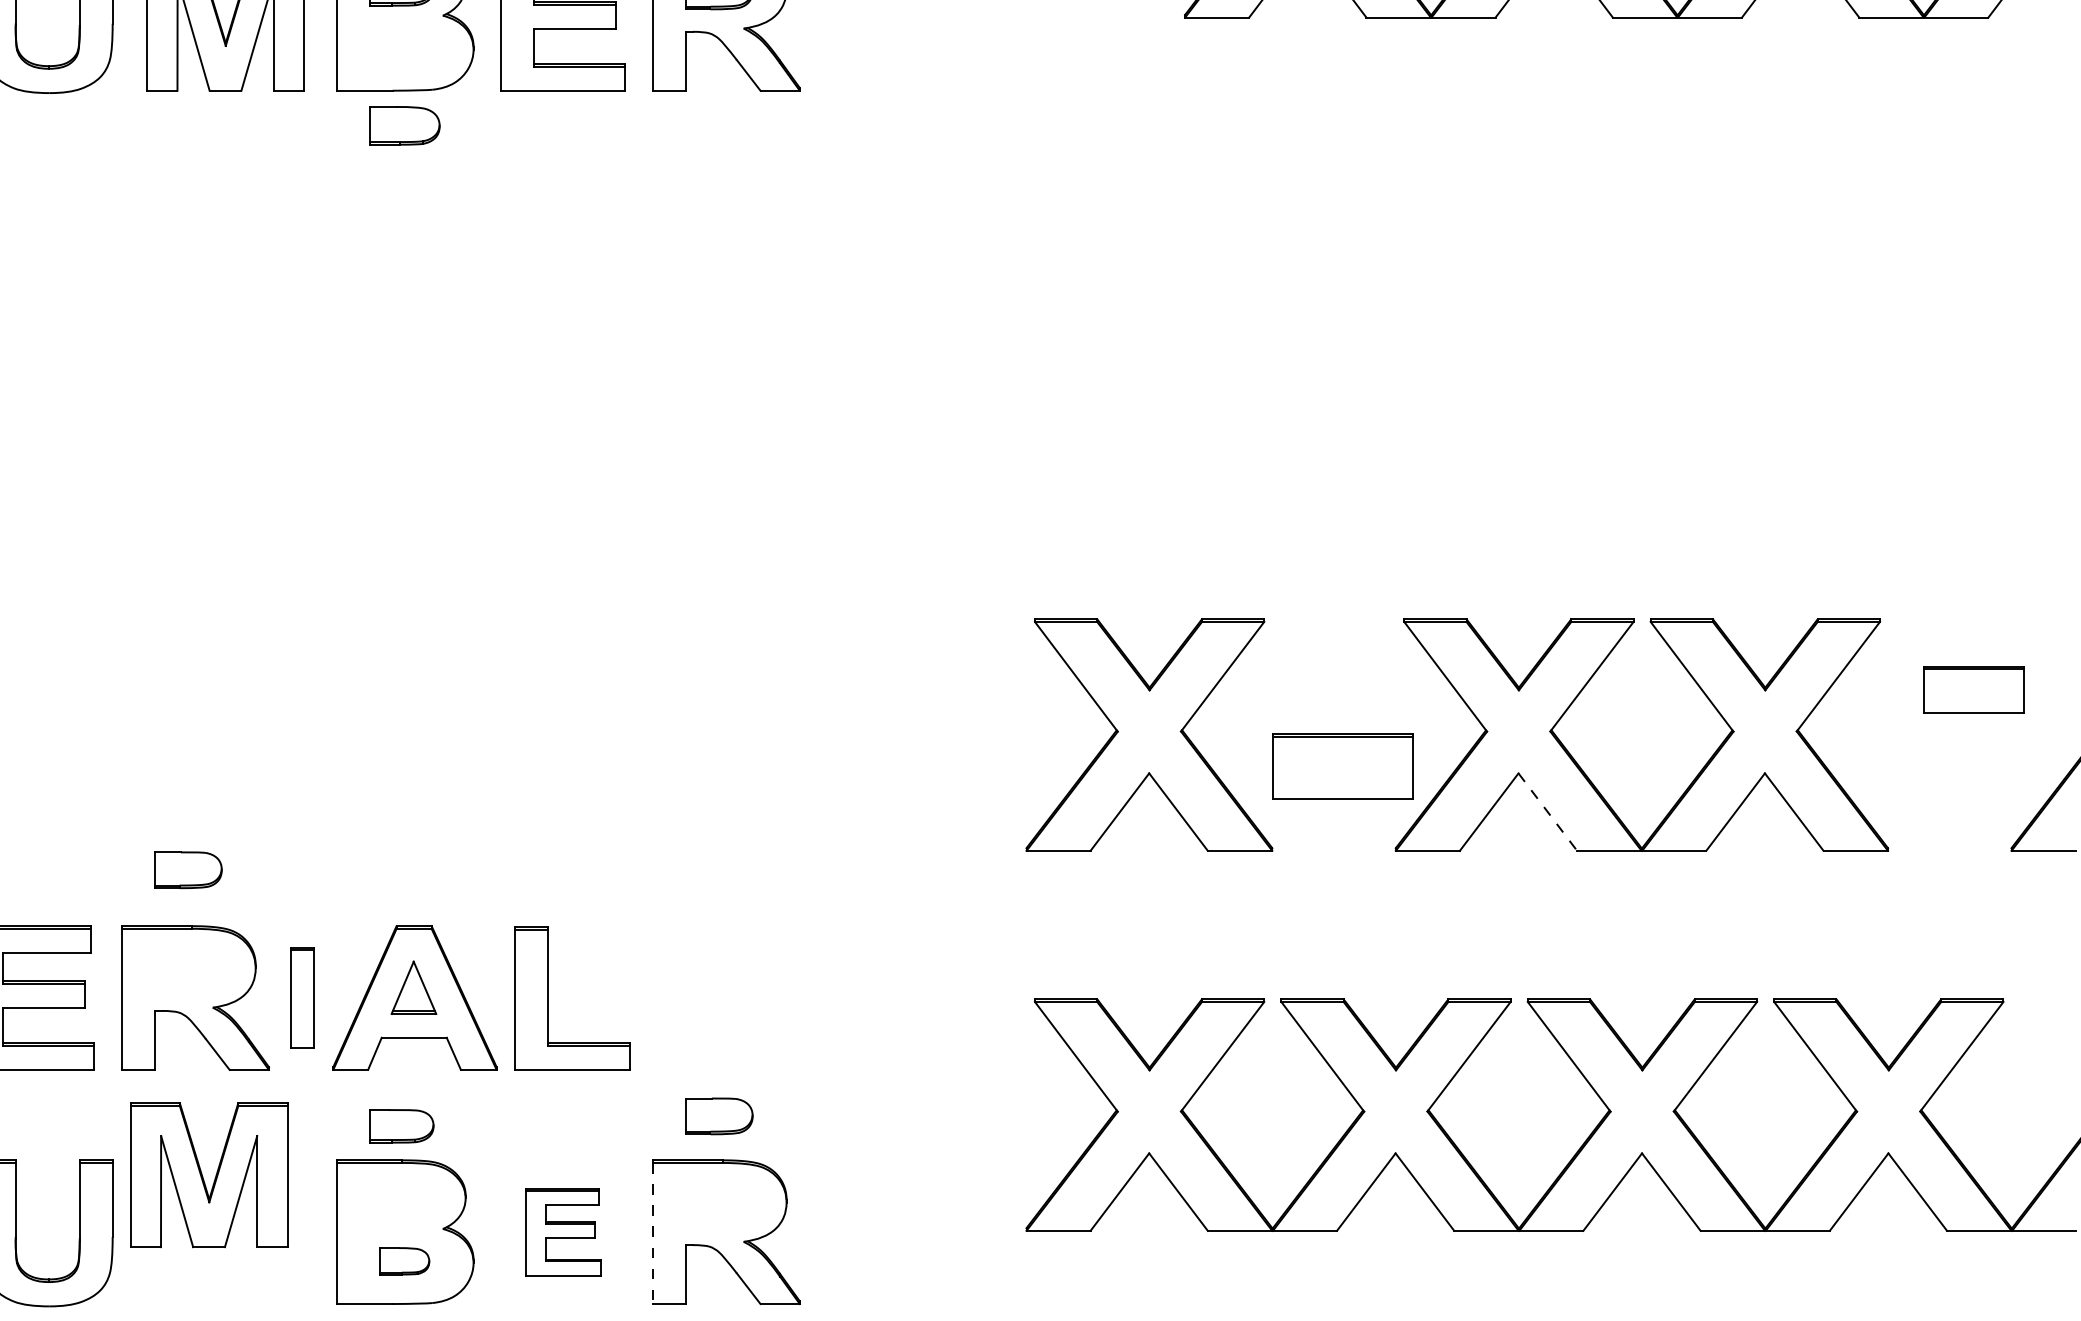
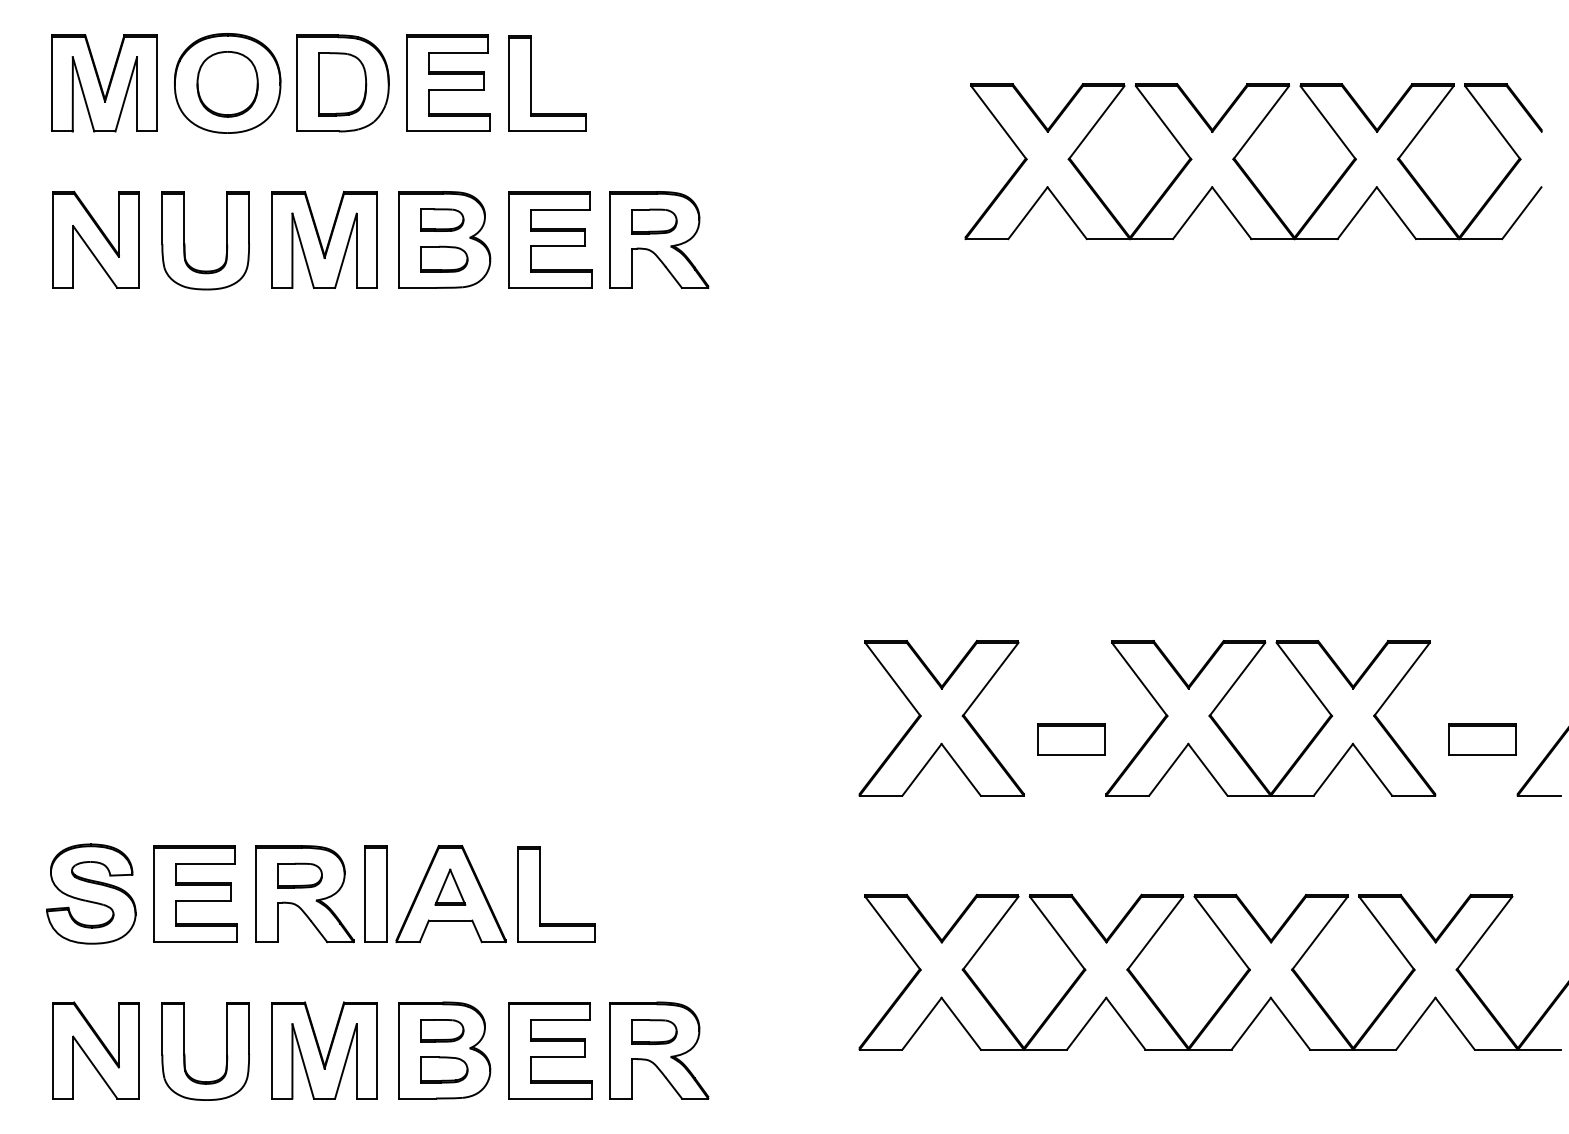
part: (405, 124) -> (444, 258), moved
part: (1973, 690) -> (1482, 739), moved
part: (1343, 766) -> (1071, 739), size x0.71
line: (1548, 813) -> (1208, 770), dashed -> solid
part: (188, 869) -> (299, 875), moved
part: (301, 997) -> (375, 893), size x1.43
part: (719, 1115) -> (654, 1031), moved
part: (402, 1125) -> (442, 1030), moved
part: (209, 1175) -> (324, 1050), moved
part: (563, 1232) -> (550, 1050), size x1.67
line: (653, 1233) -> (610, 1051), dashed -> solid
part: (405, 1260) -> (444, 1069), size x1.43

